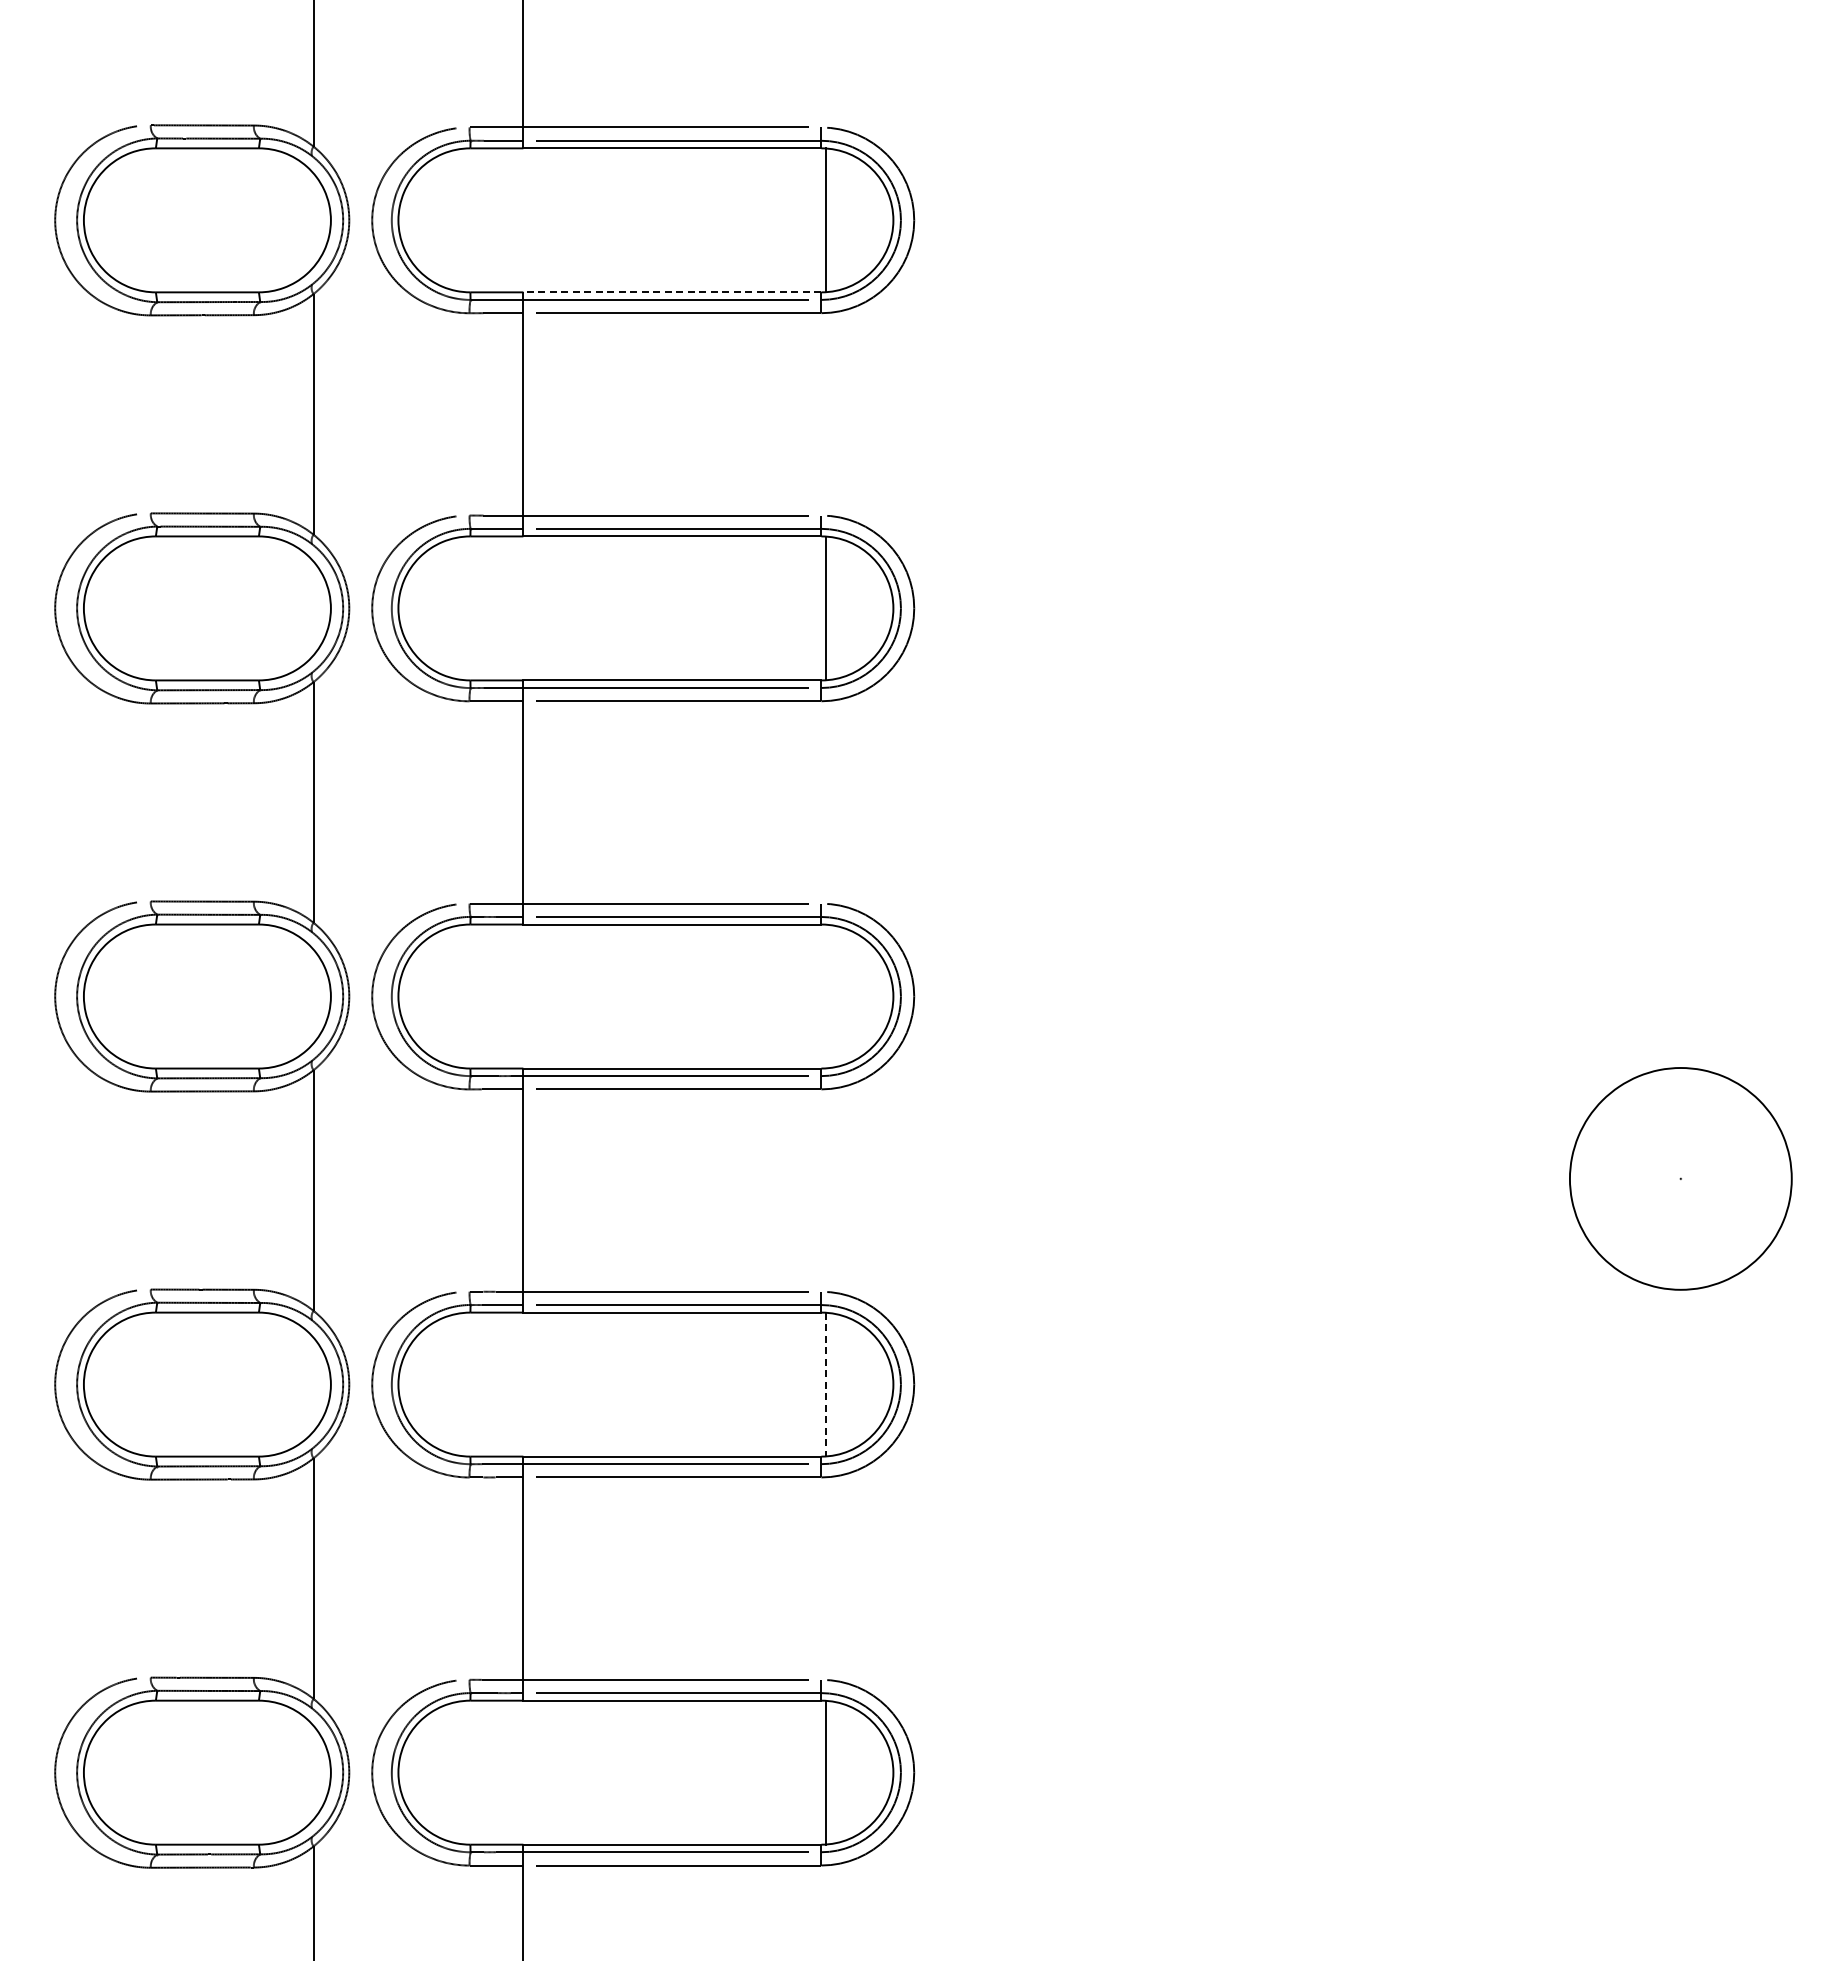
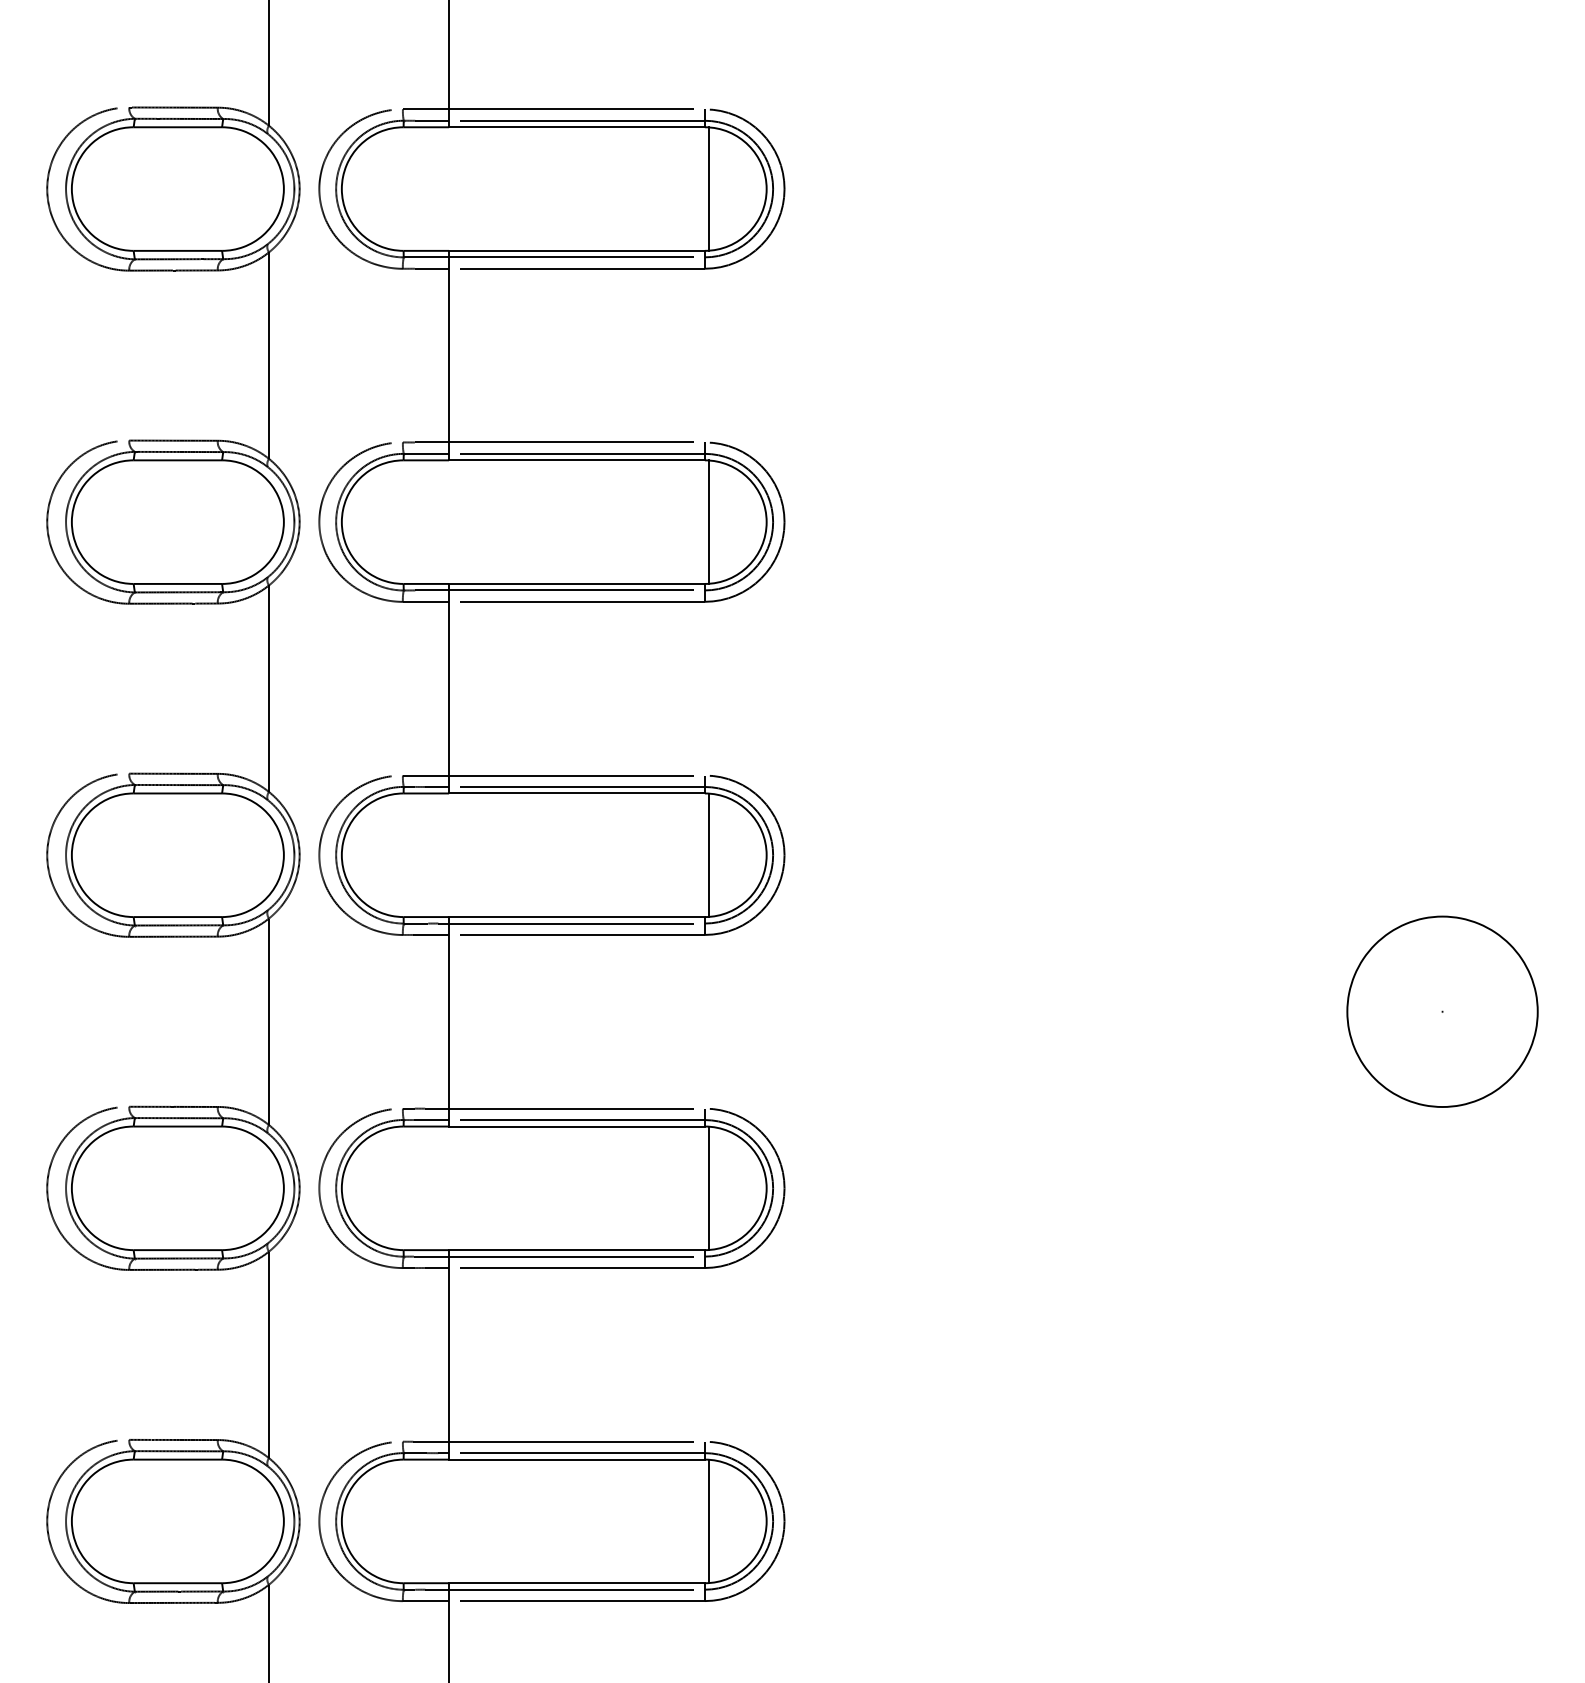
line: (671, 292) -> (576, 250), dashed -> solid
line: (825, 996) -> (708, 855), added
line: (825, 1384) -> (708, 1188), dashed -> solid

